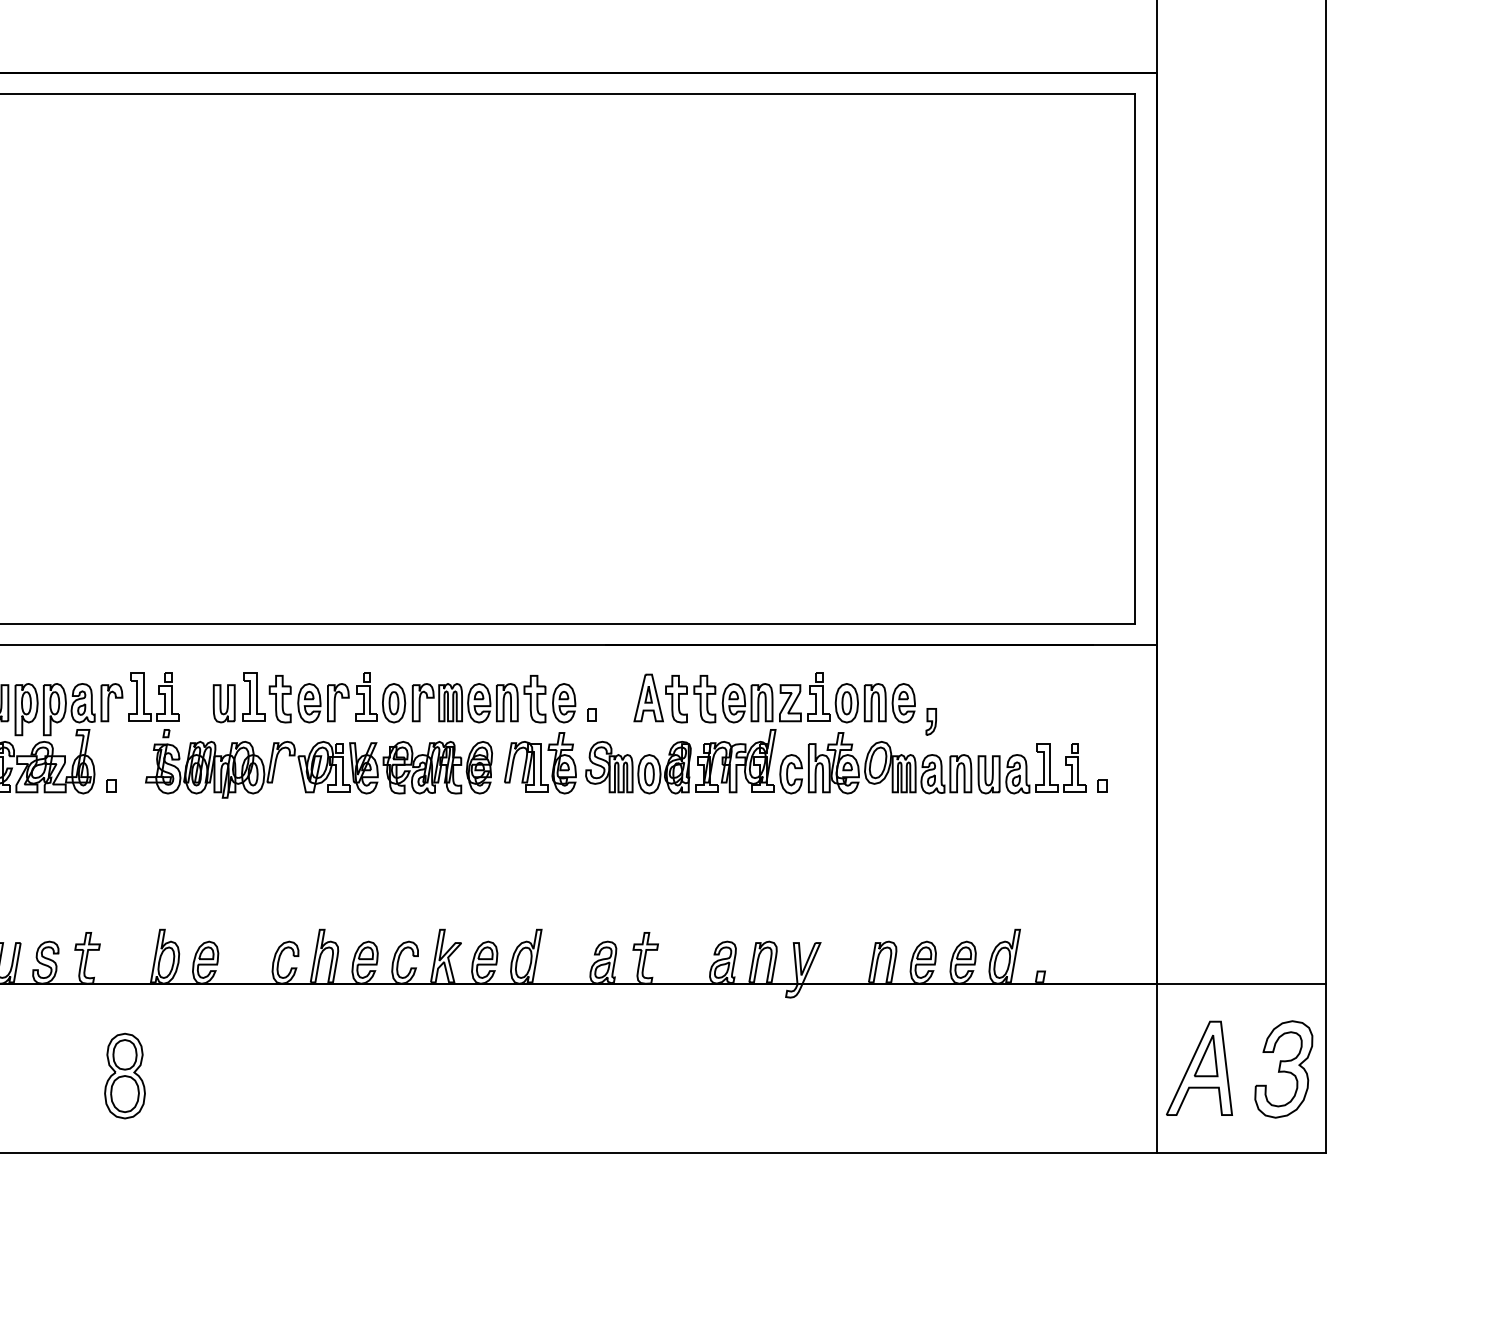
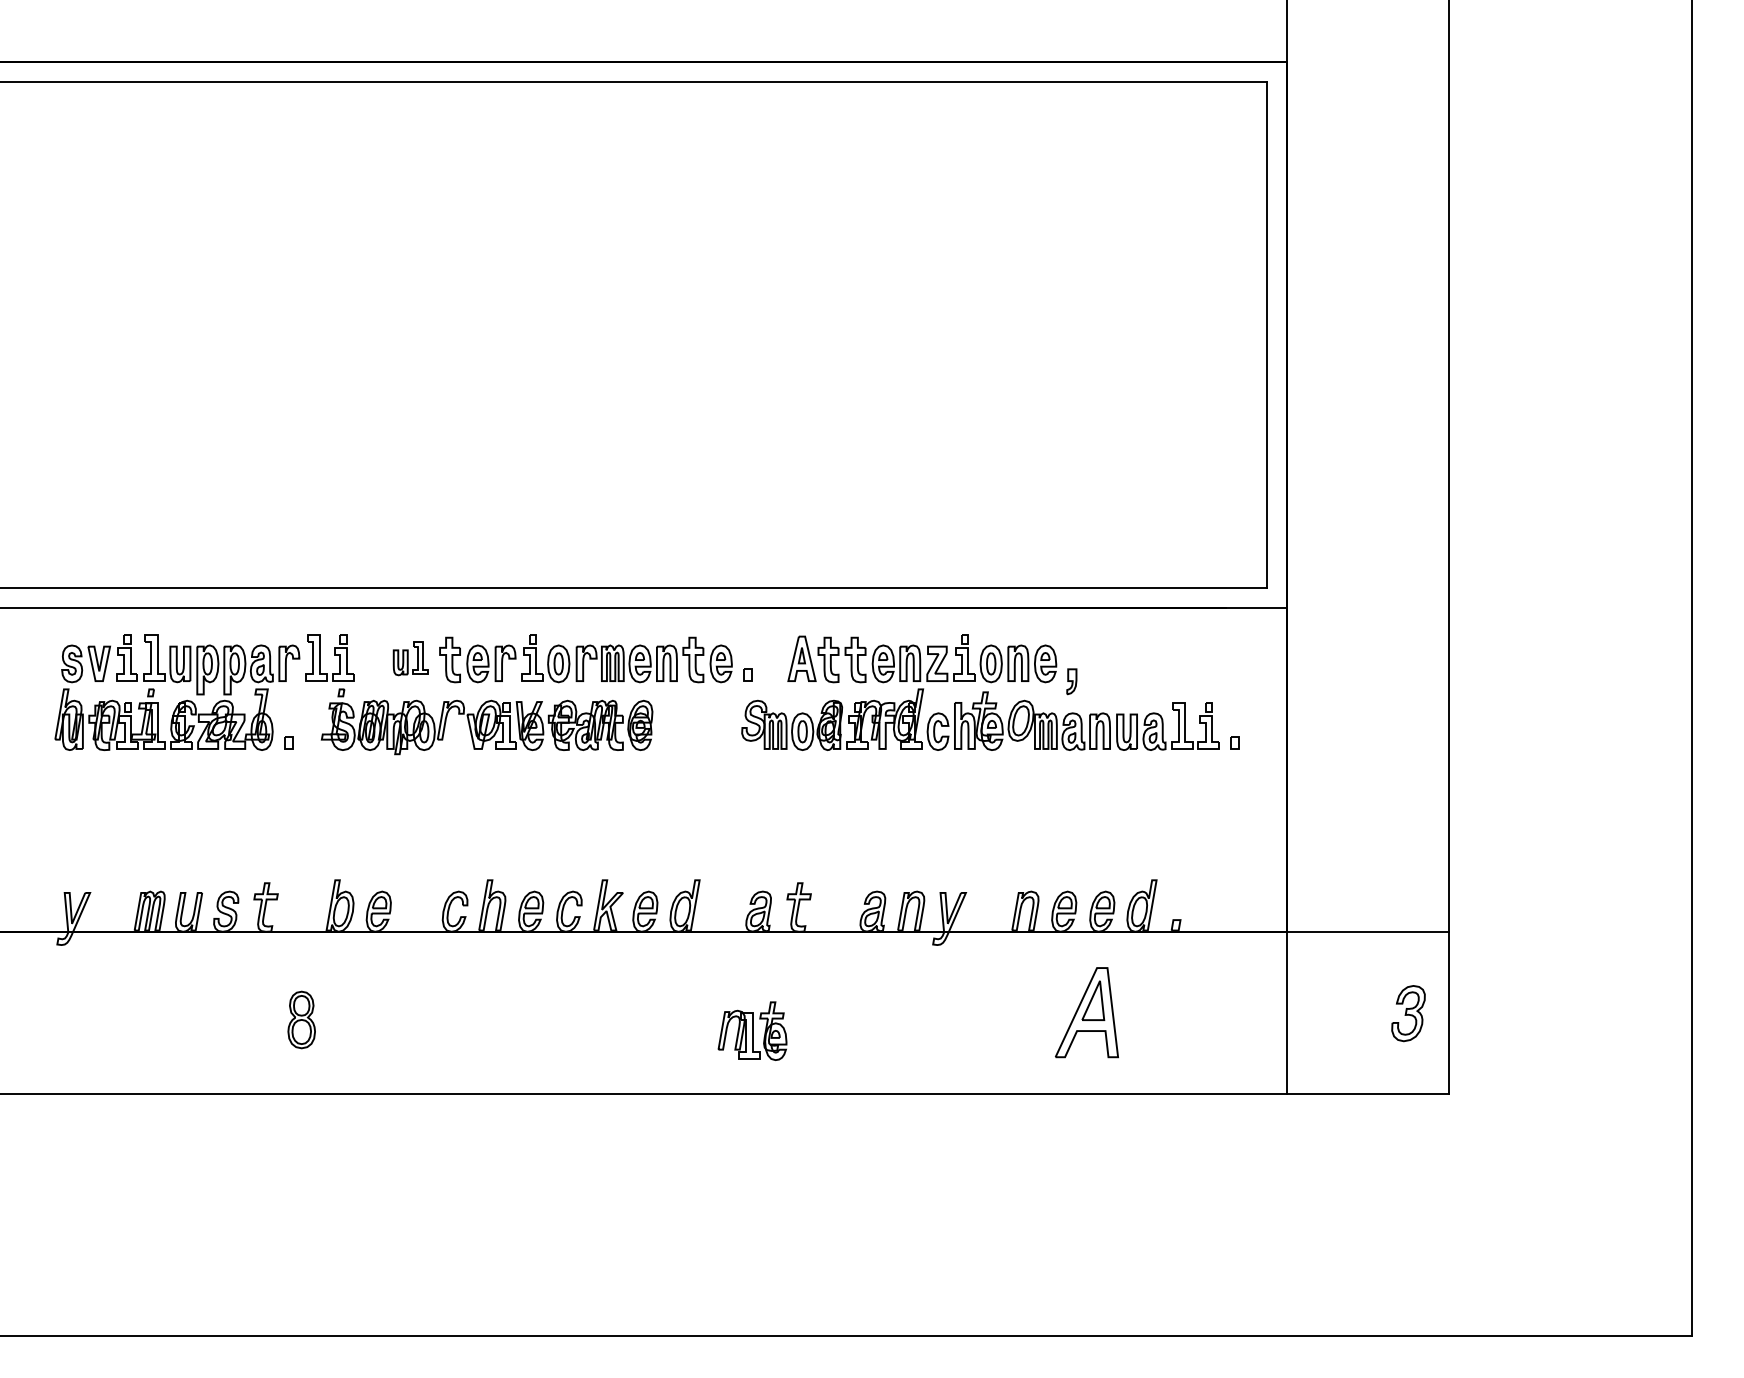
part: (238, 697) -> (410, 658), size x0.7
part: (540, 762) -> (752, 1030), moved
part: (1198, 1068) -> (1086, 1012), moved
part: (1283, 1069) -> (1408, 1013), size x0.6
part: (124, 1075) -> (301, 1019), size x0.7

